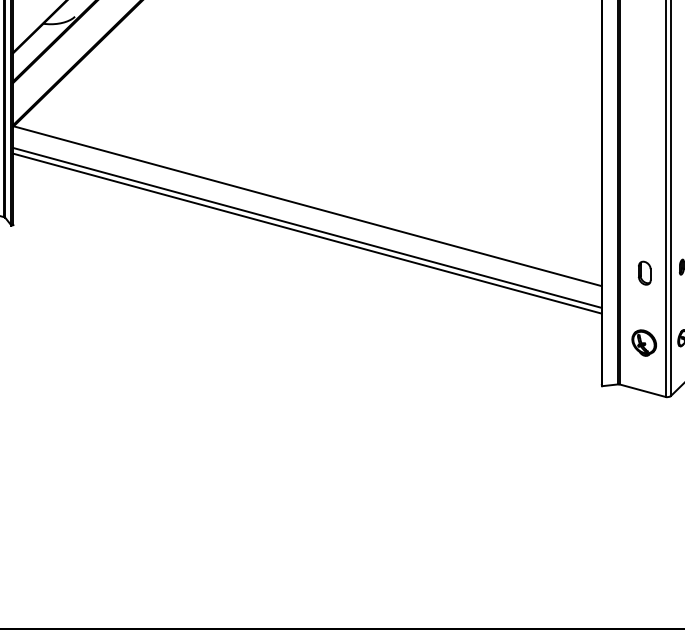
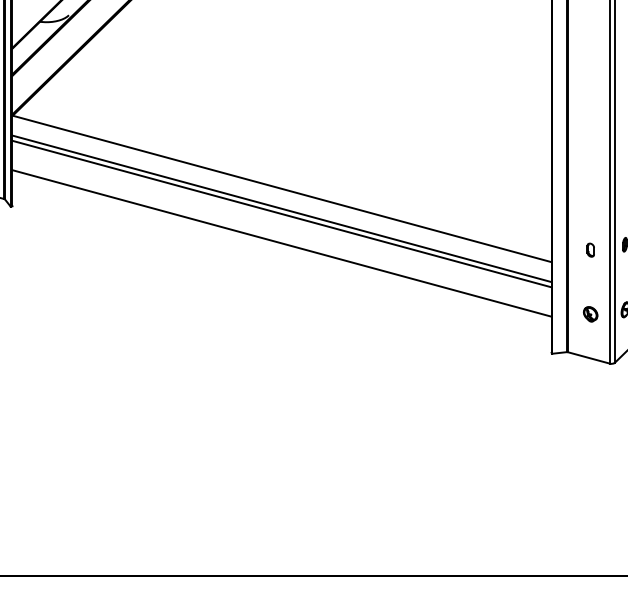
line: (307, 265) -> (281, 243), added
part: (644, 272) -> (590, 249), size x0.62
part: (644, 343) -> (590, 314), size x0.62

